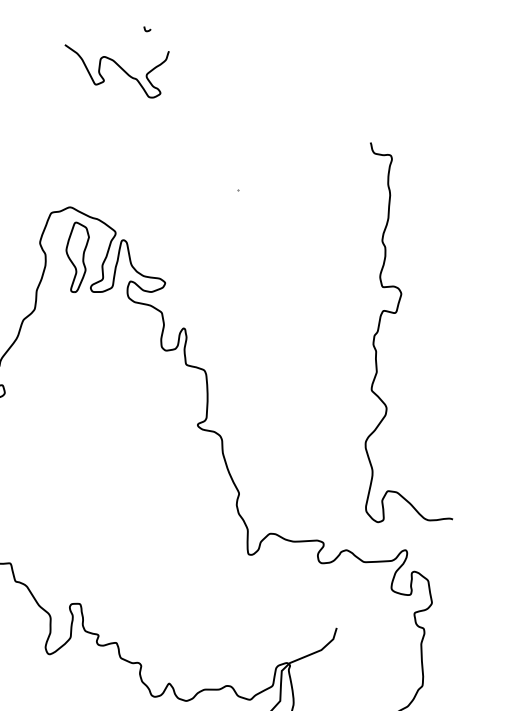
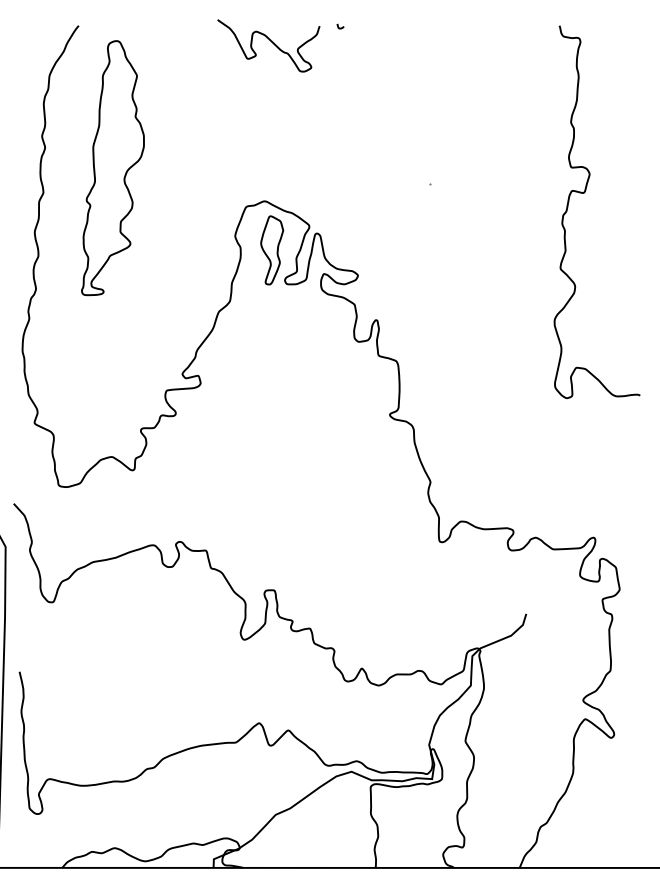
curve: (119, 67) -> (271, 42), moved
curve: (396, 313) -> (584, 193), moved

